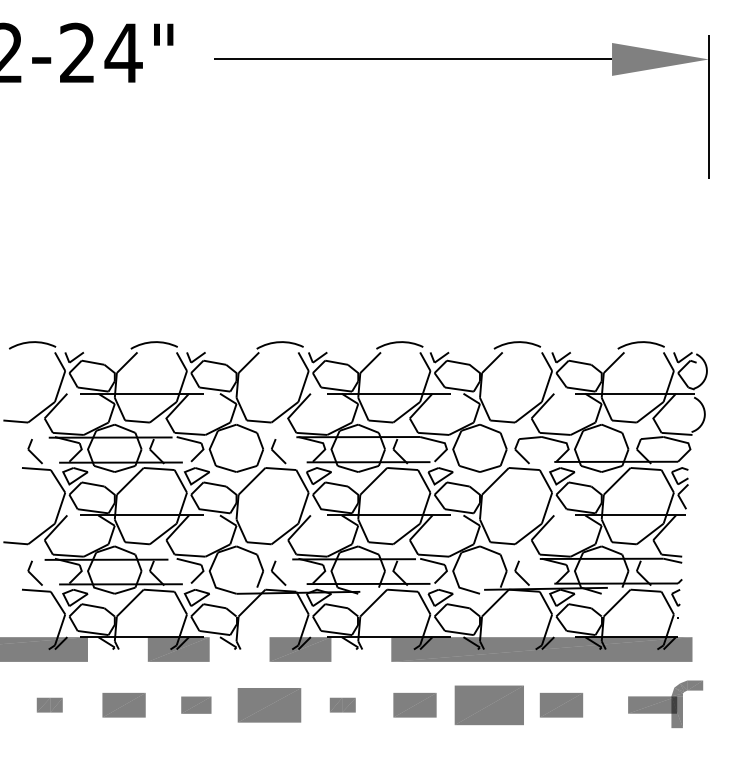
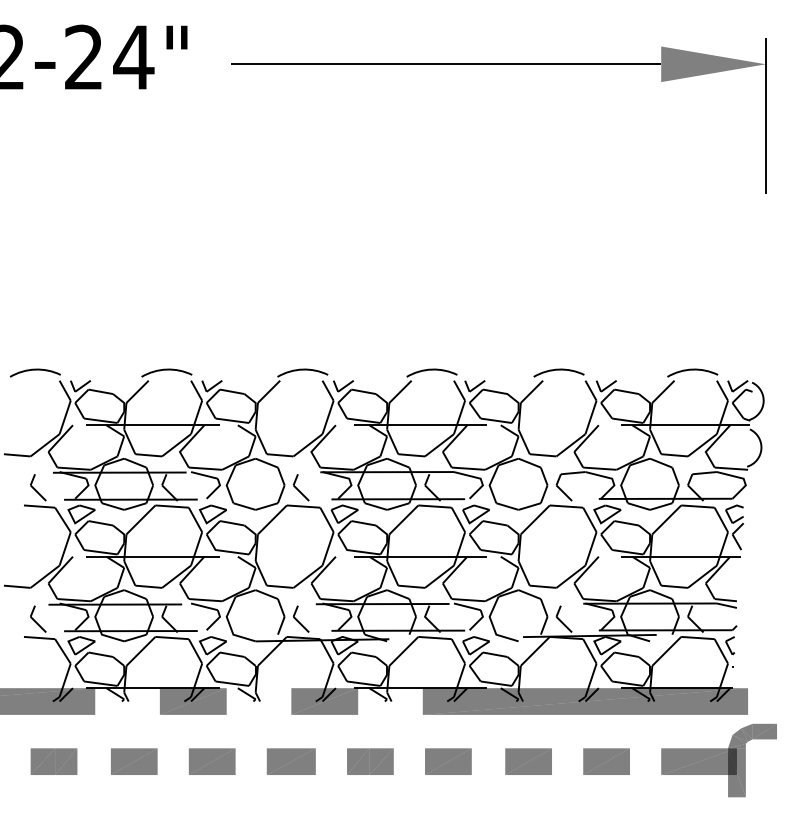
part: (665, 704) -> (718, 760), size x1.43
part: (49, 705) -> (53, 761), size x1.67
part: (196, 705) -> (212, 761), size x1.43
part: (269, 705) -> (291, 761), size x0.71
part: (342, 705) -> (370, 761), size x1.67
part: (489, 705) -> (528, 761), size x0.62

